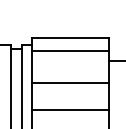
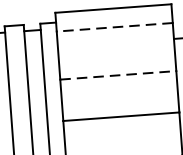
line: (70, 50) -> (114, 26), solid -> dashed
line: (70, 82) -> (117, 74), solid -> dashed

